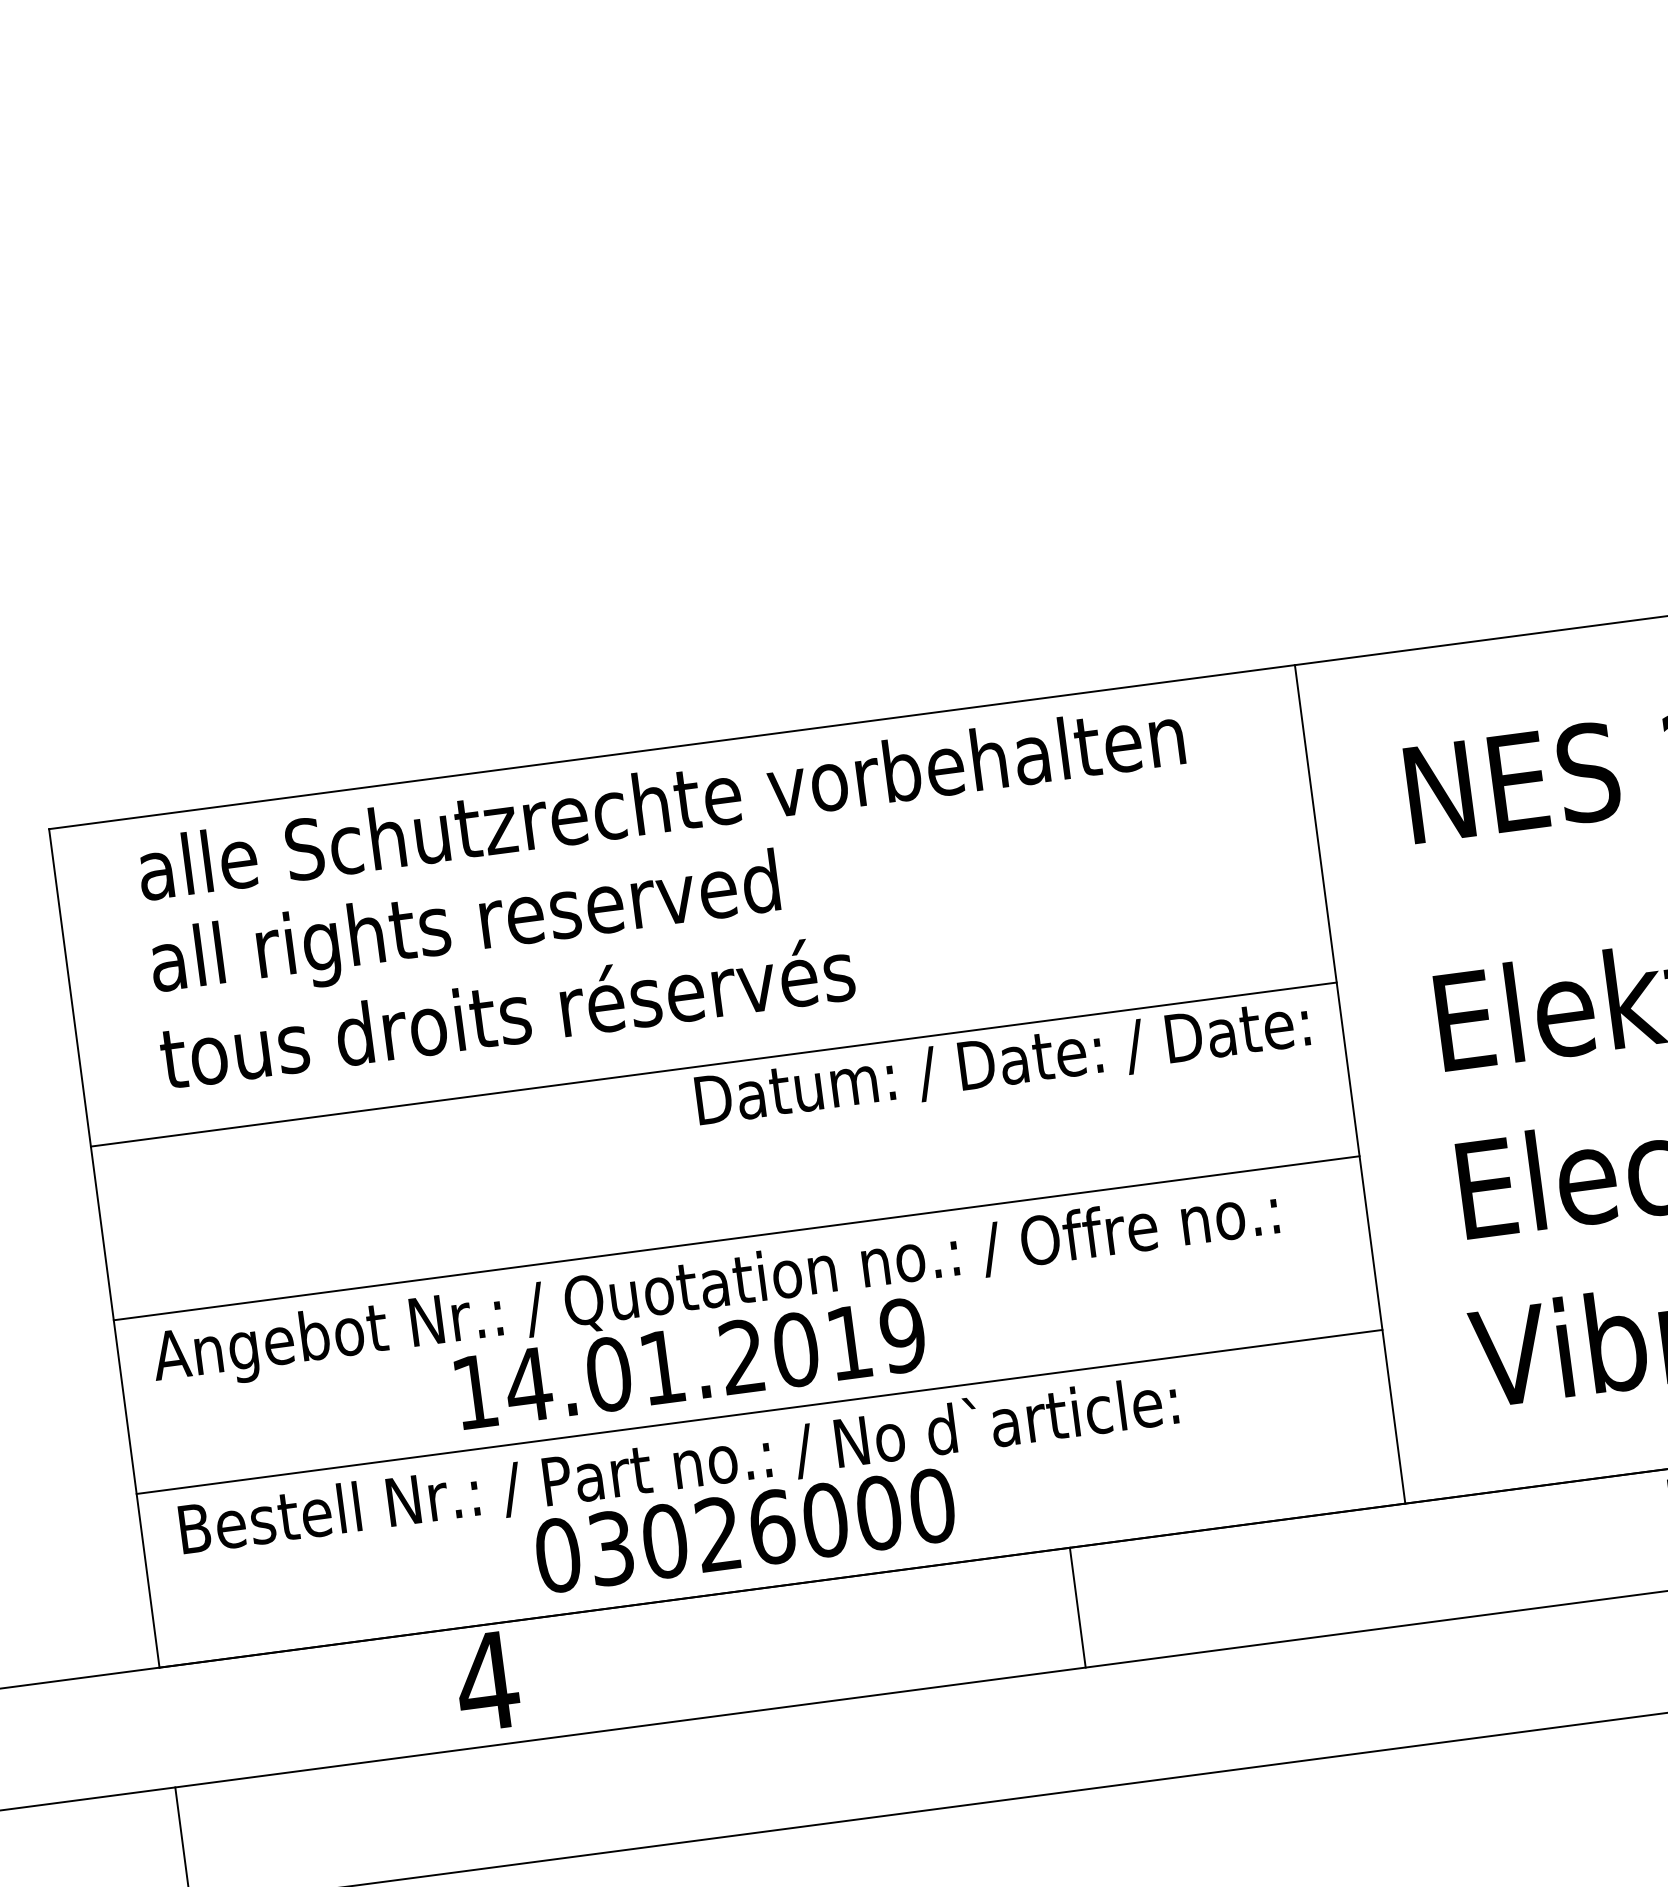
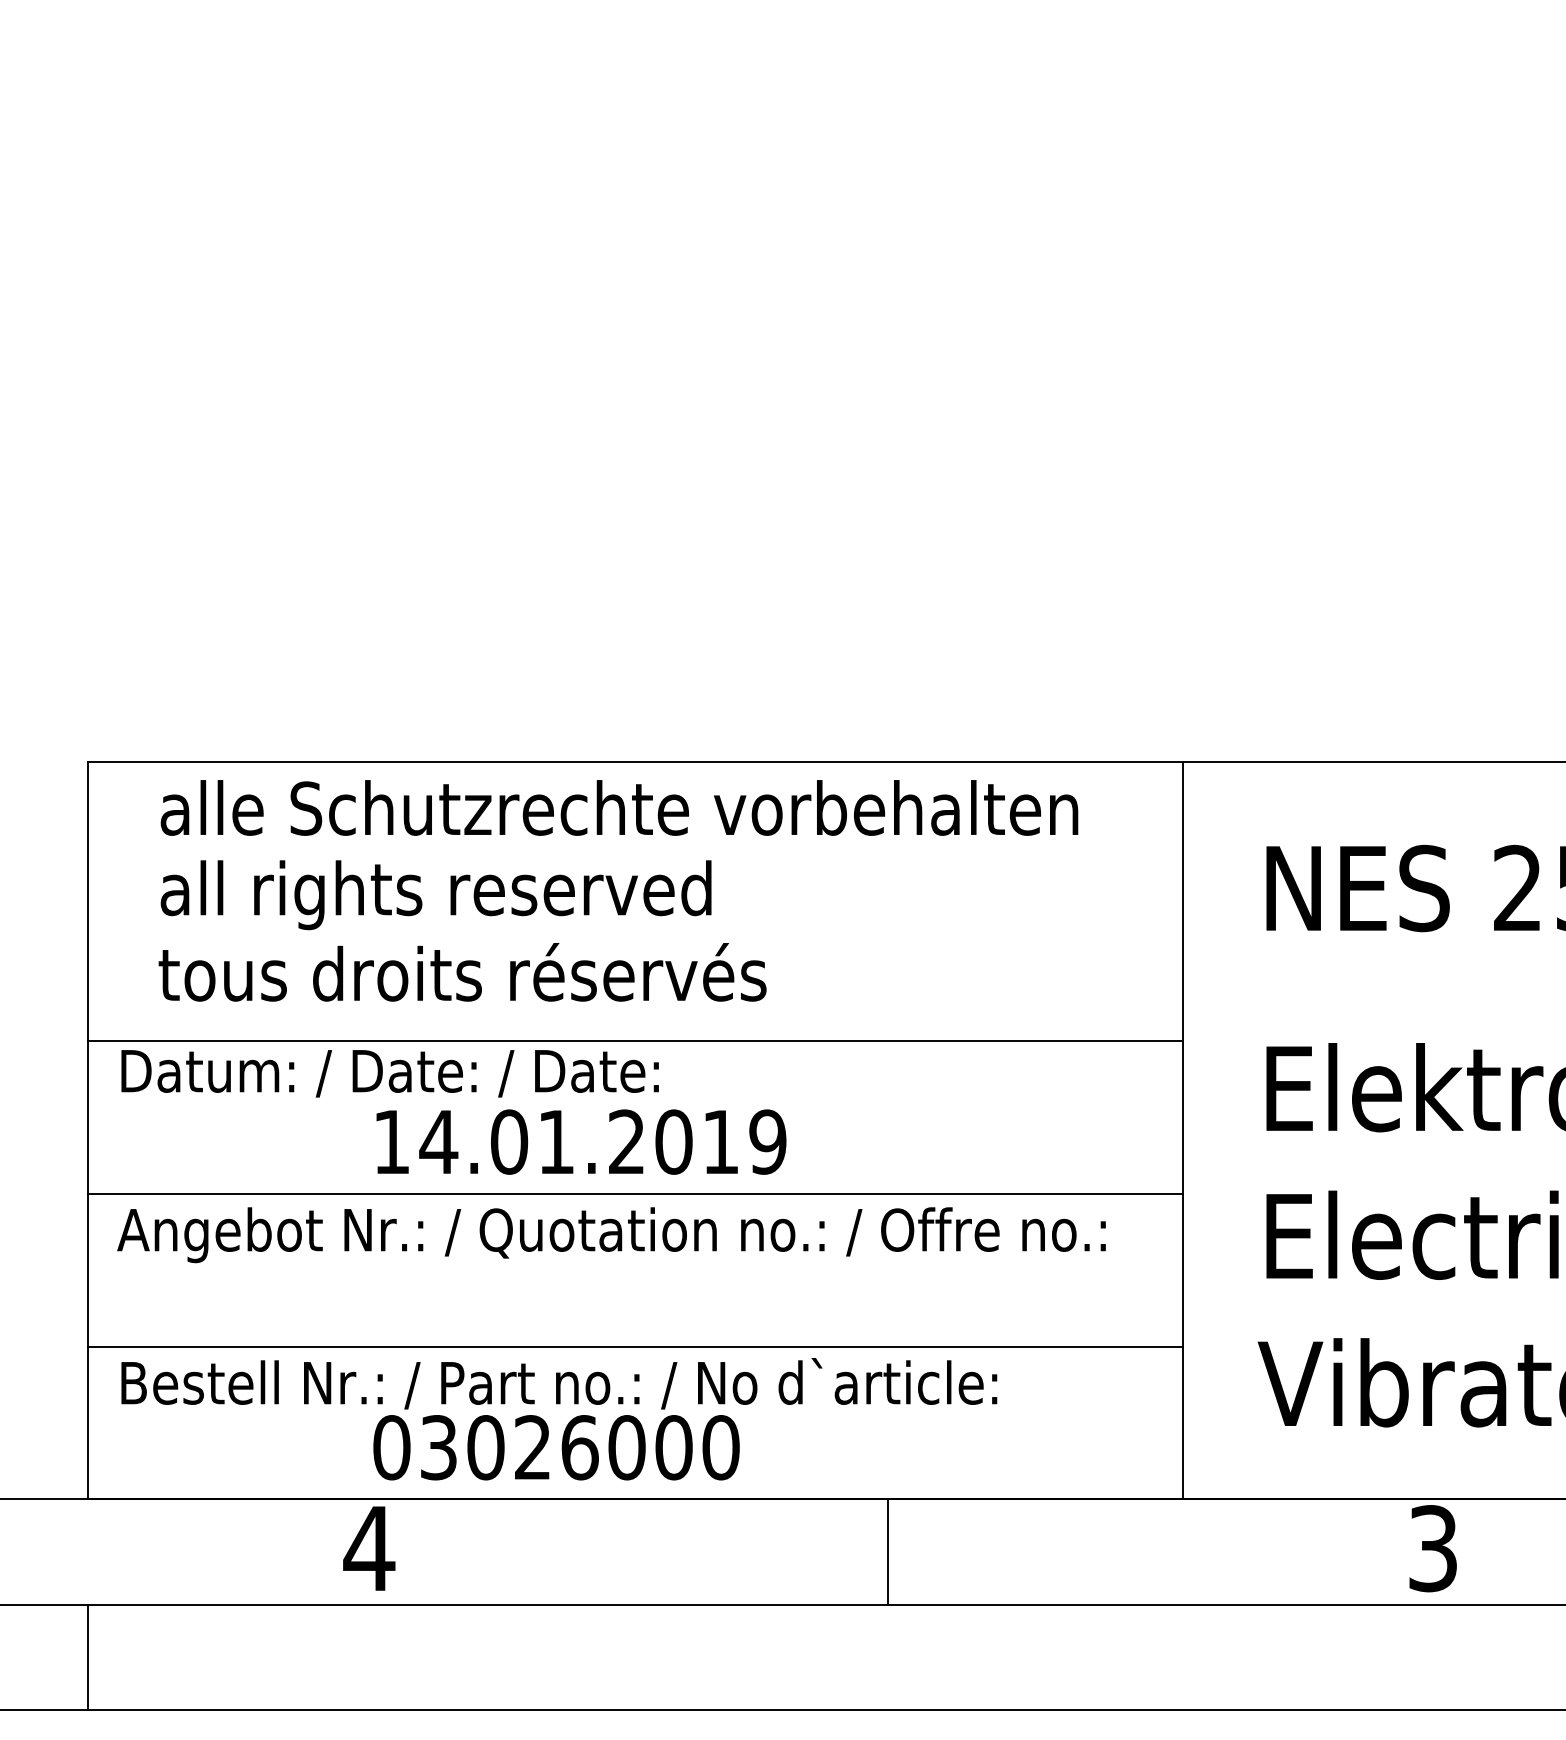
text: (1002, 1063) -> (389, 1073), moved
text: (690, 1362) -> (581, 1141), moved
text: (745, 1530) -> (556, 1447), moved

